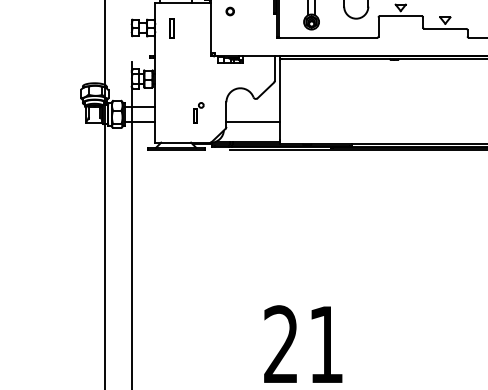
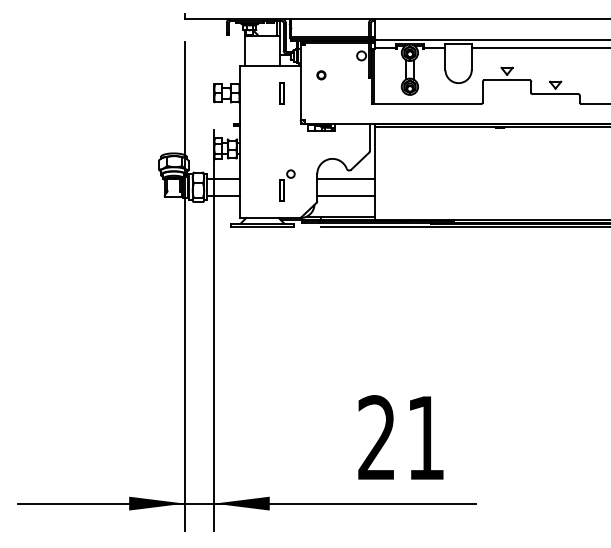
part: (171, 28) -> (281, 93), moved
line: (253, 107) -> (346, 179), added
part: (199, 112) -> (287, 185), size x1.43

